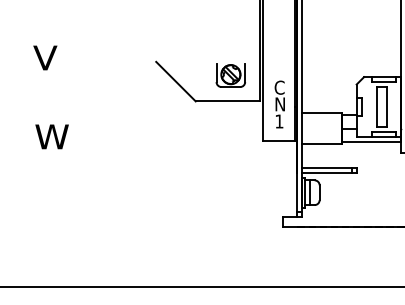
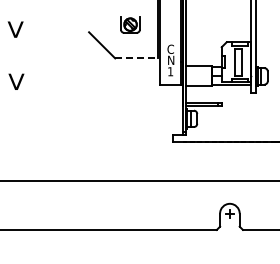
part: (230, 74) -> (130, 24), moved
line: (227, 101) -> (136, 58), solid -> dashed
text: (51, 136) -> (19, 81), W -> V

